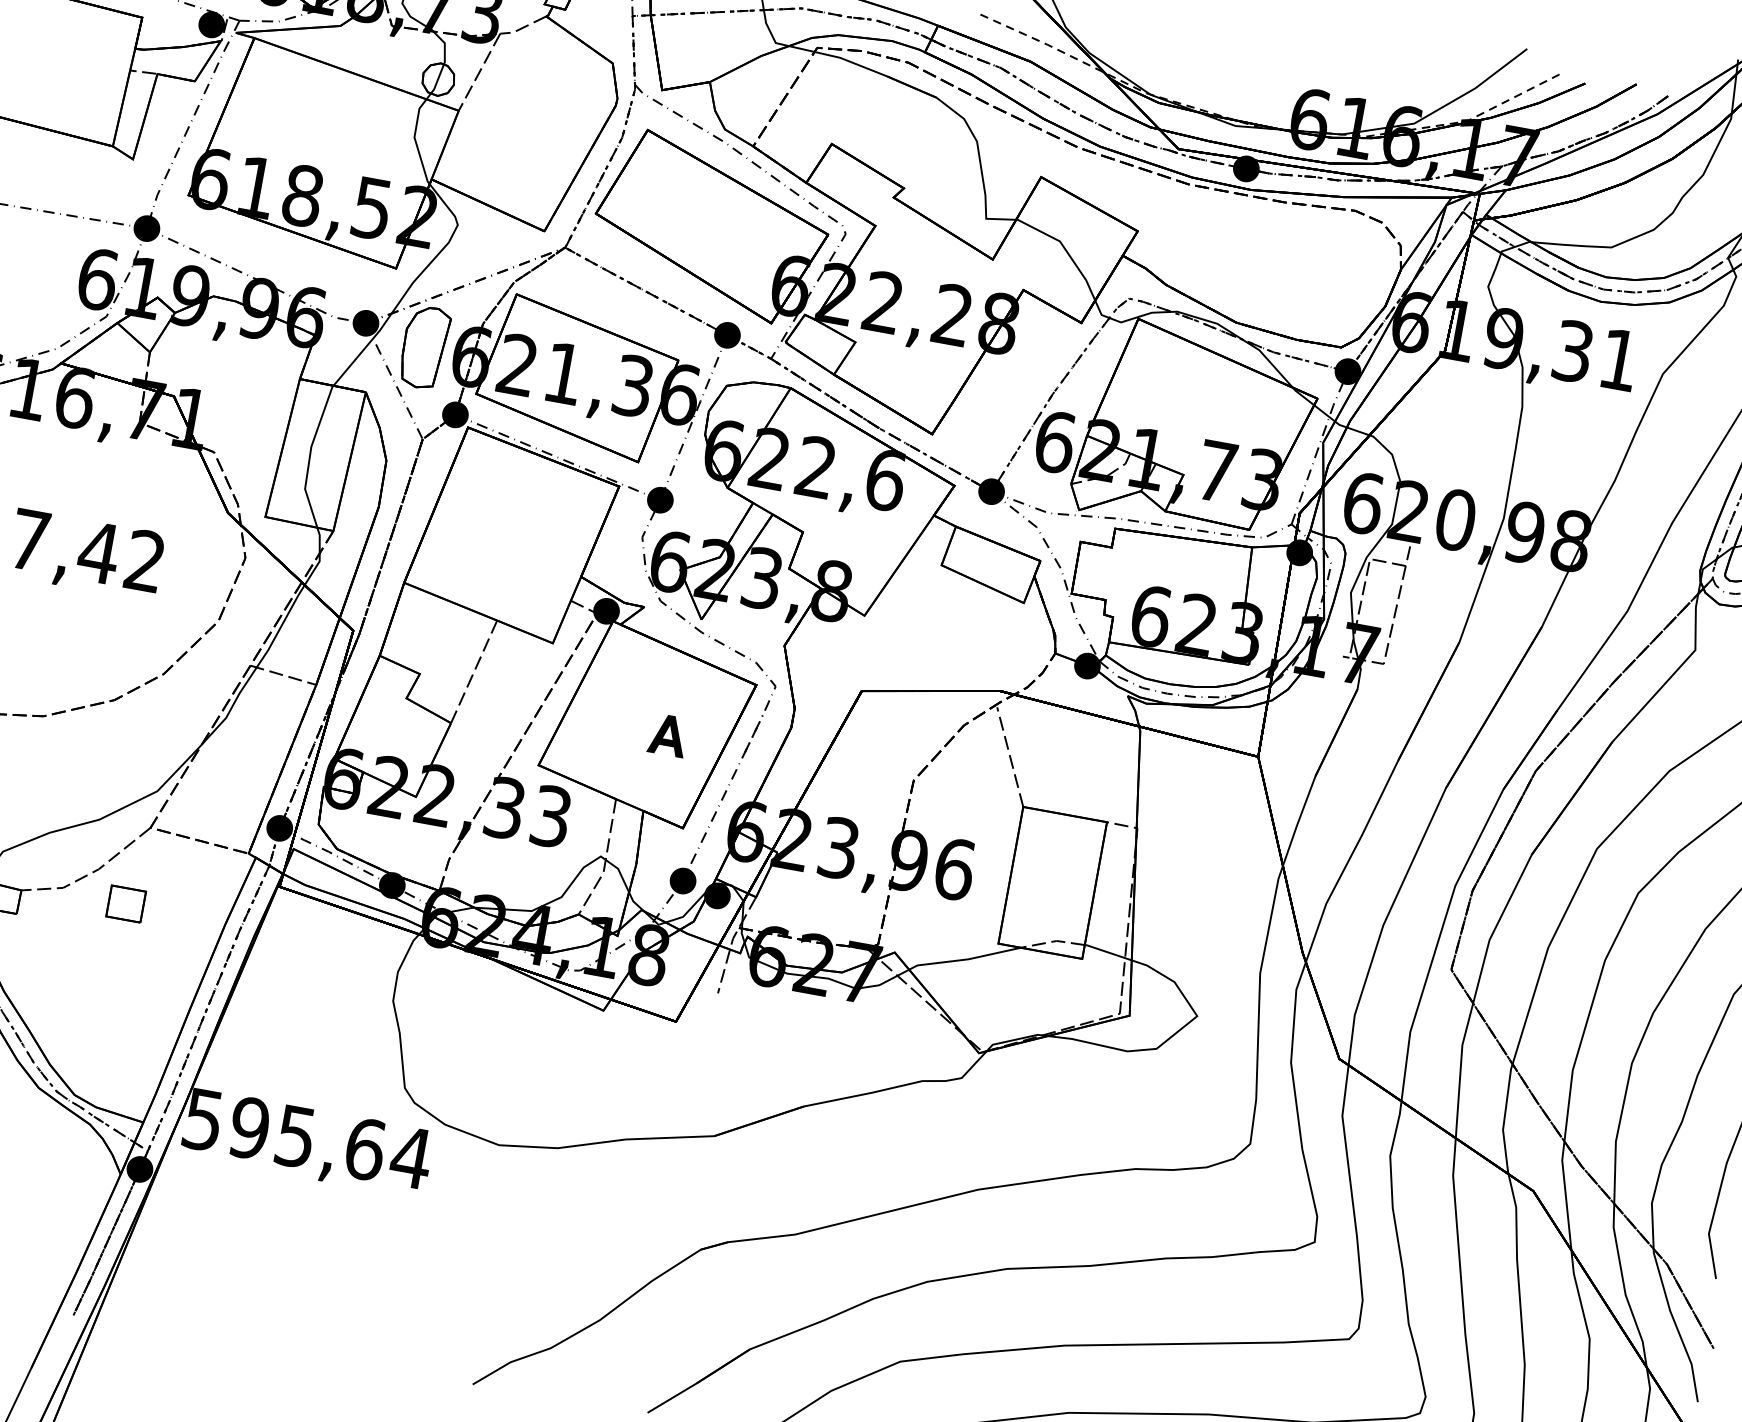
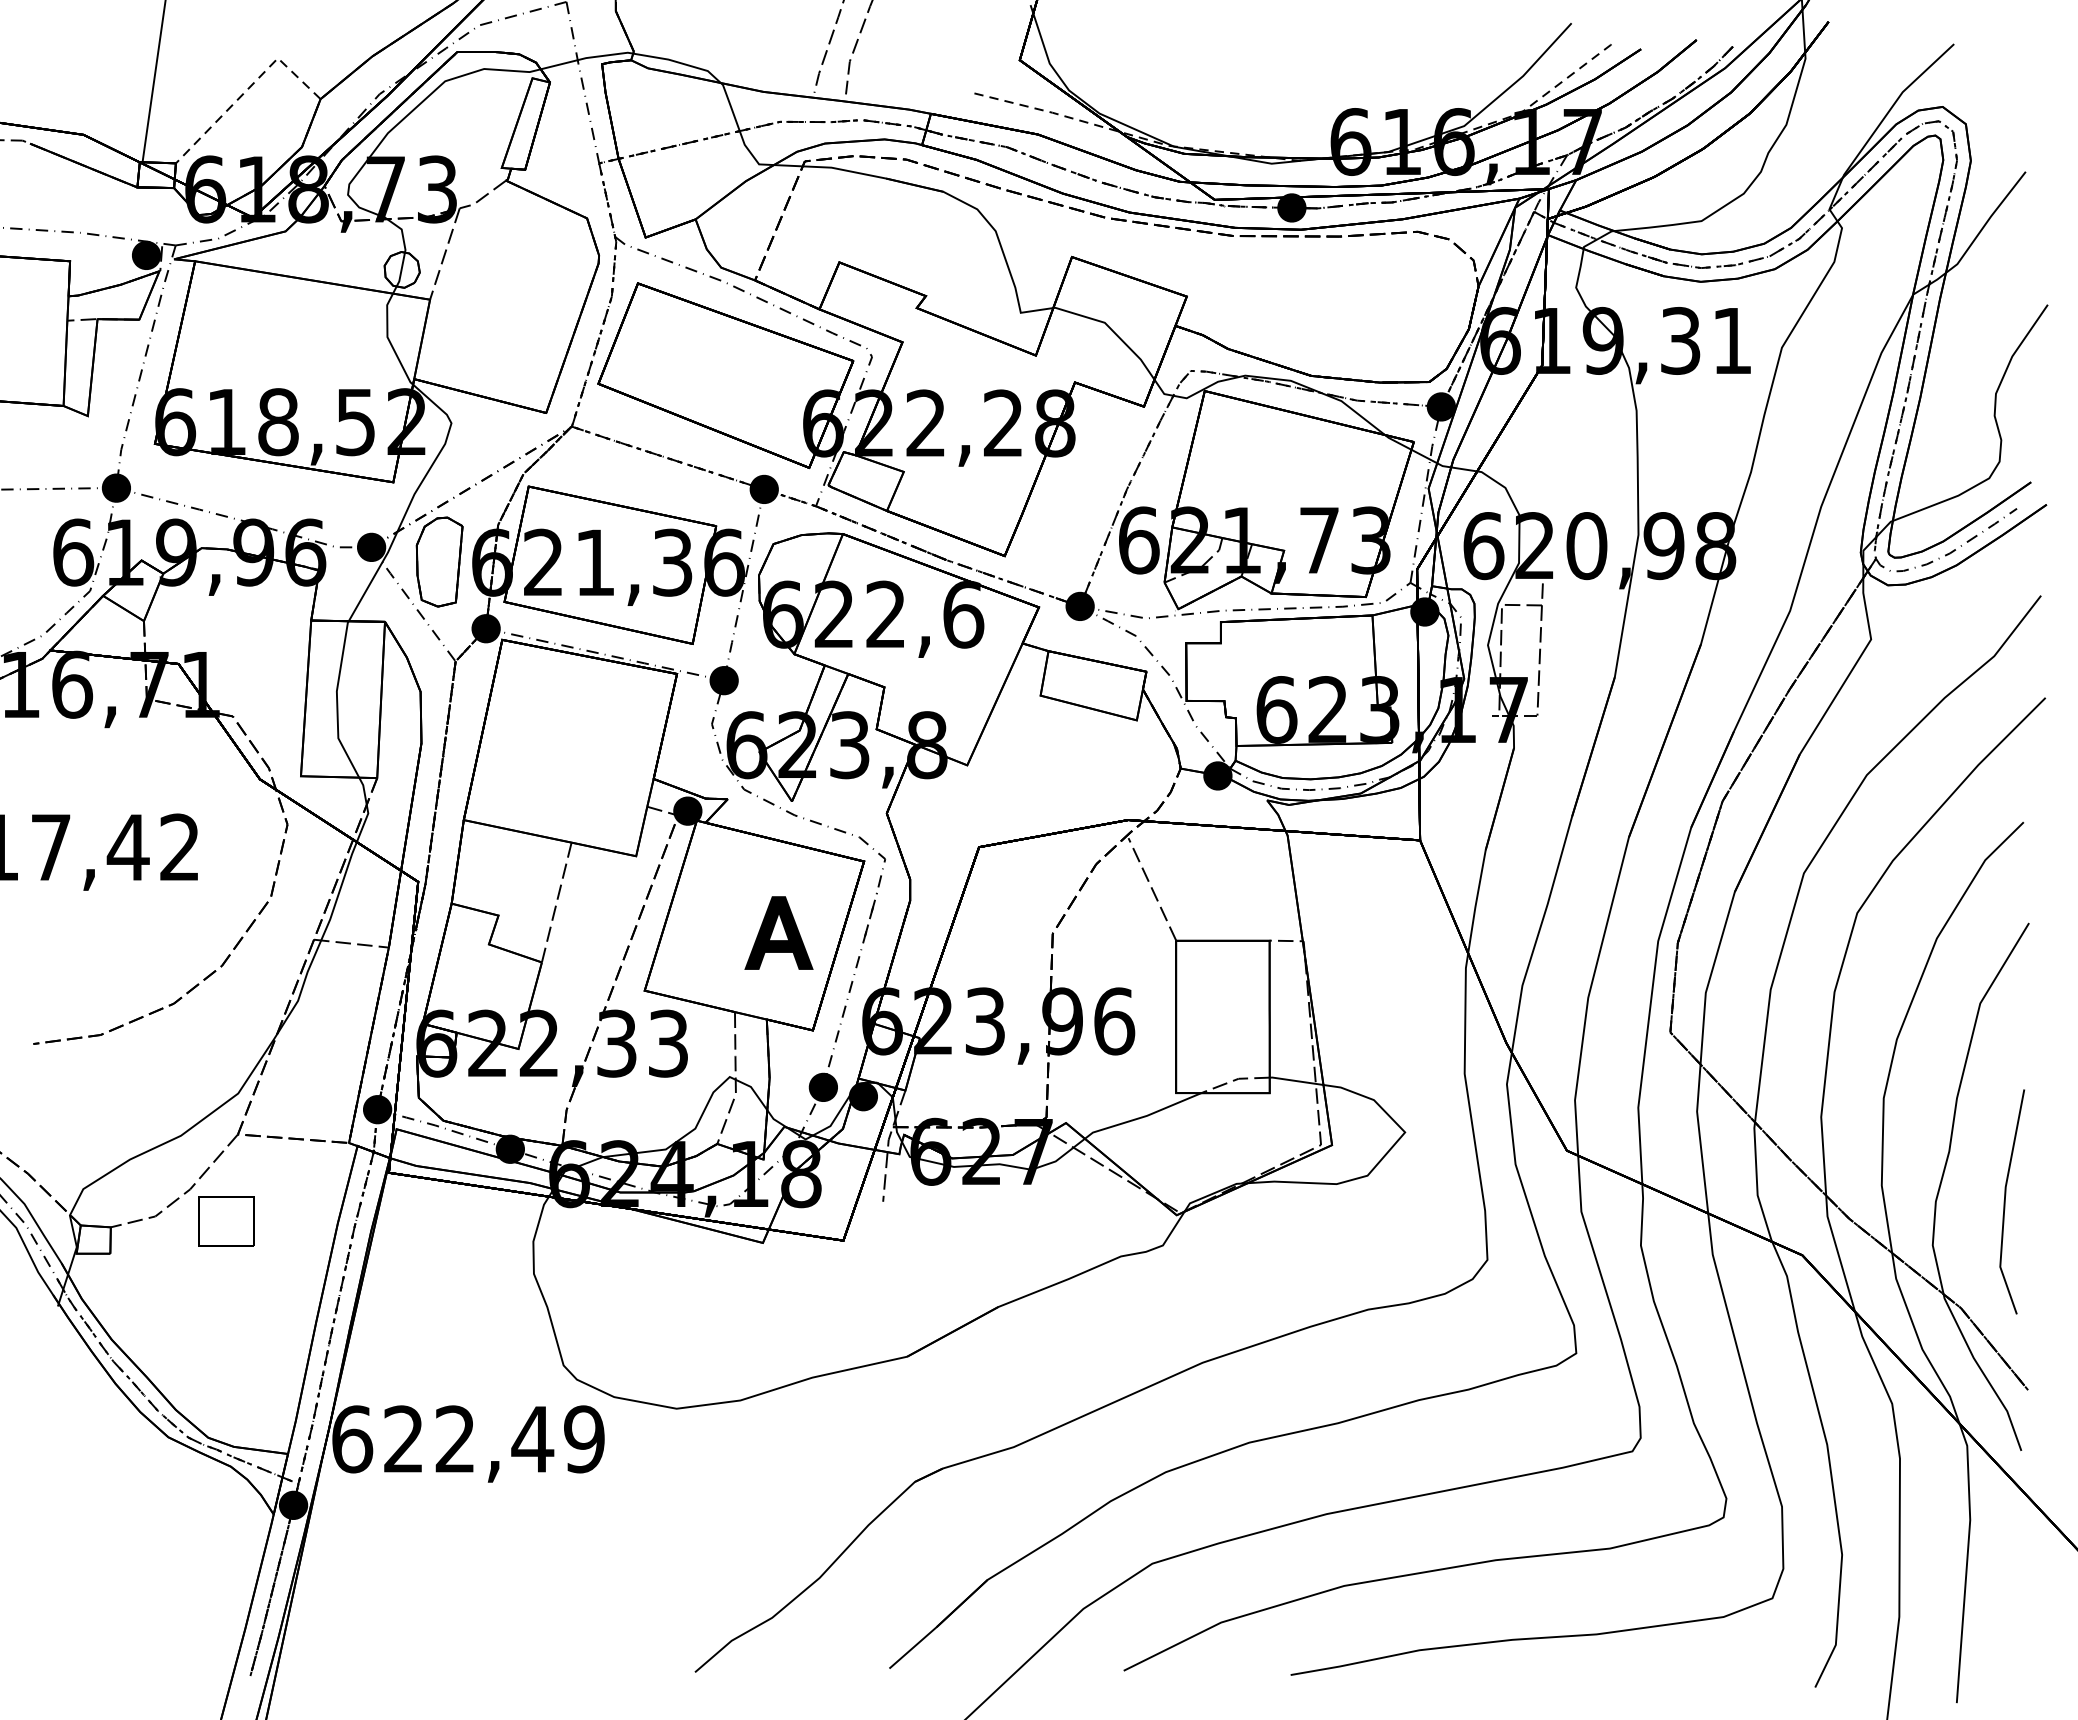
part: (668, 734) -> (778, 932), size x1.67
part: (126, 904) -> (226, 1221), size x1.43
text: (307, 1138) -> (468, 1439), 595,64 -> 622,49

